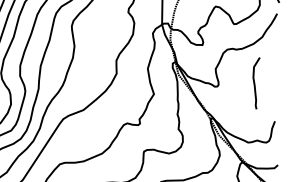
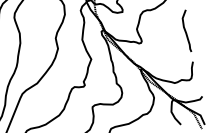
curve: (255, 83) -> (186, 31), moved

